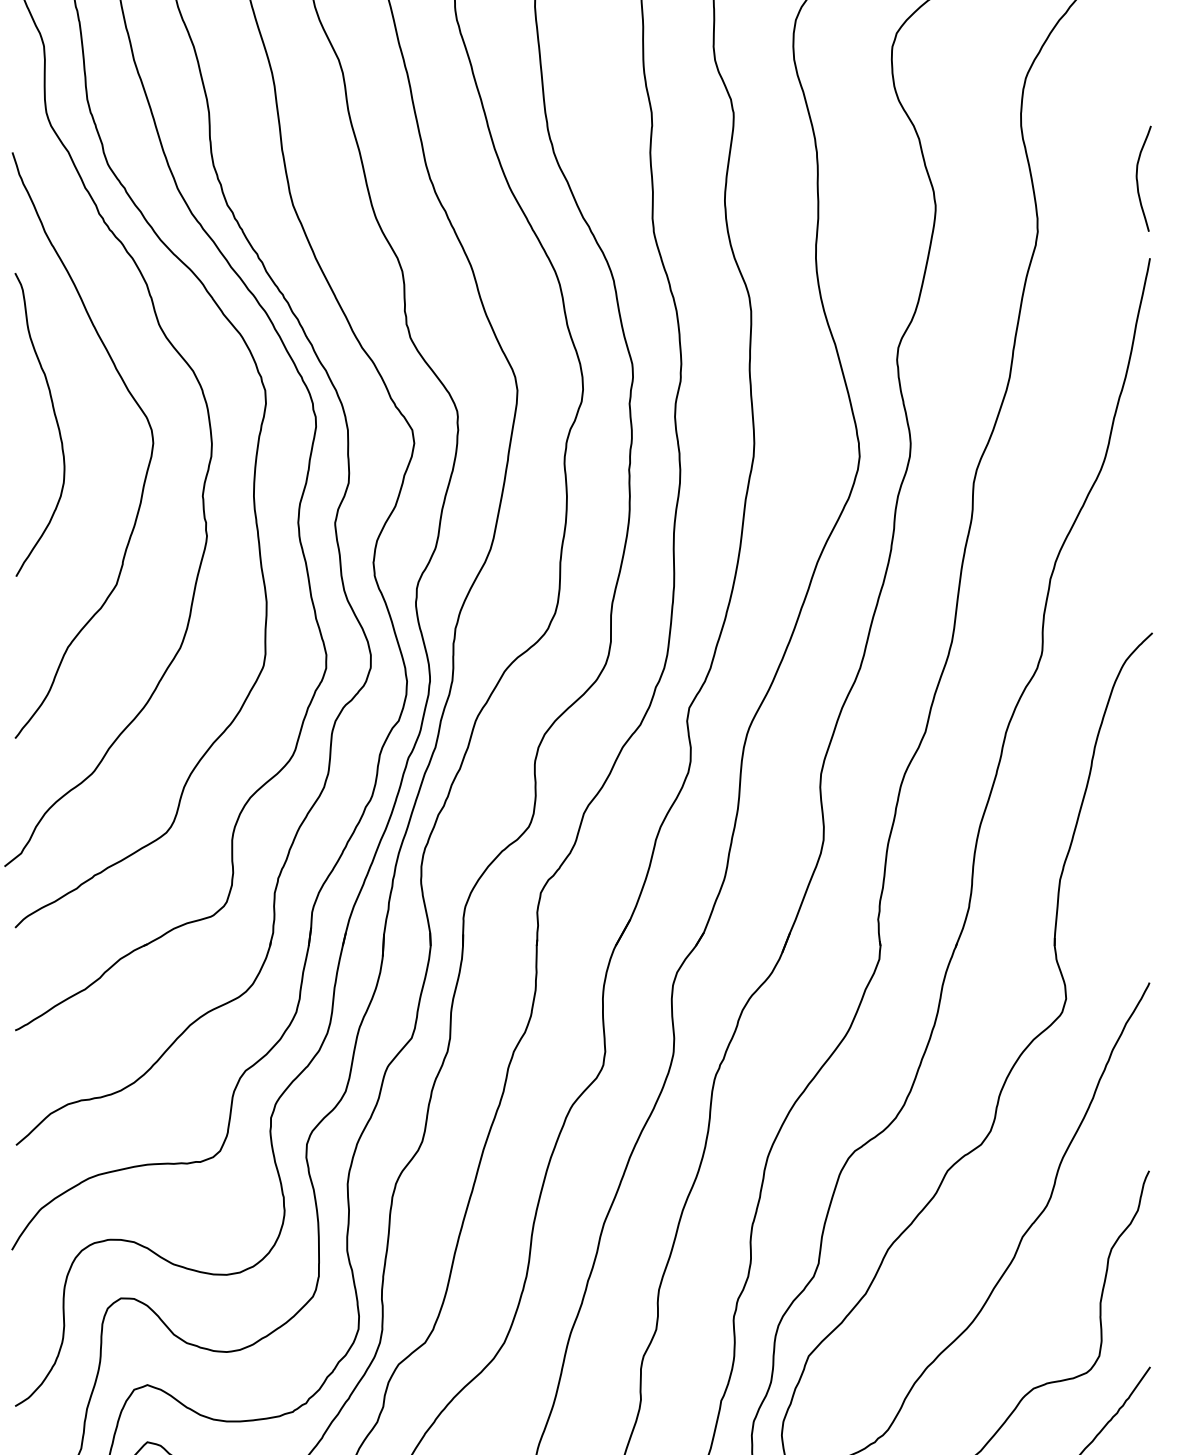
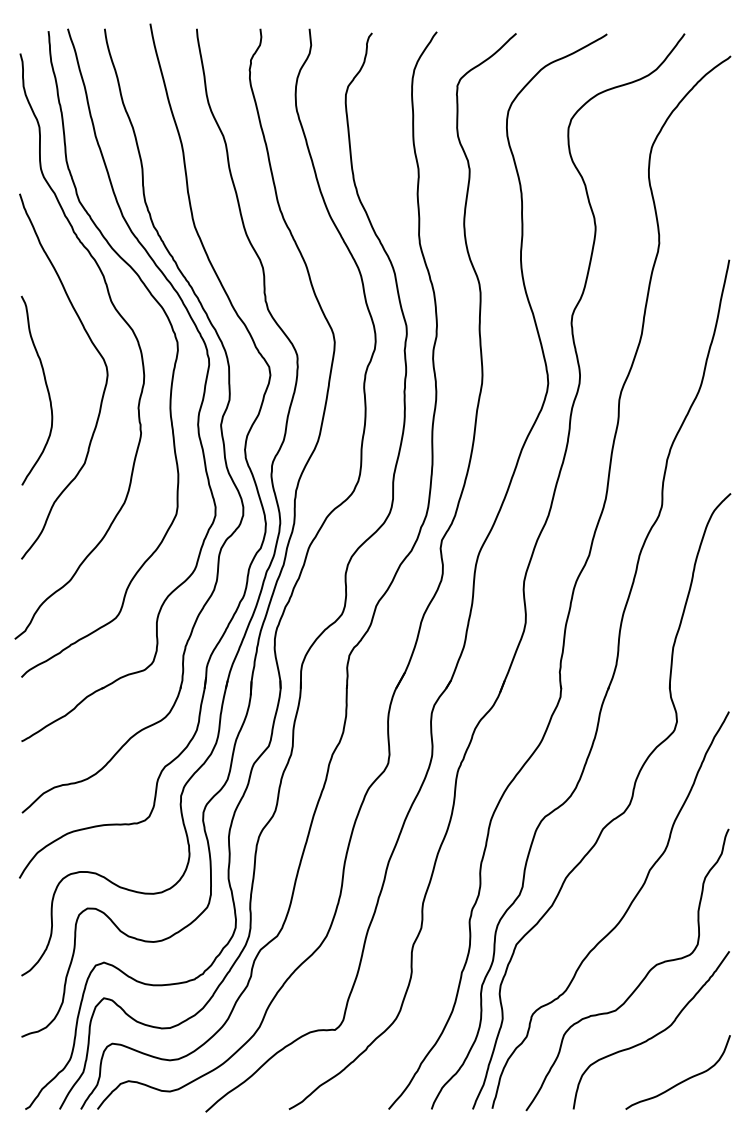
curve: (1139, 180) -> (722, 211), removed
curve: (55, 422) -> (46, 389), moved

